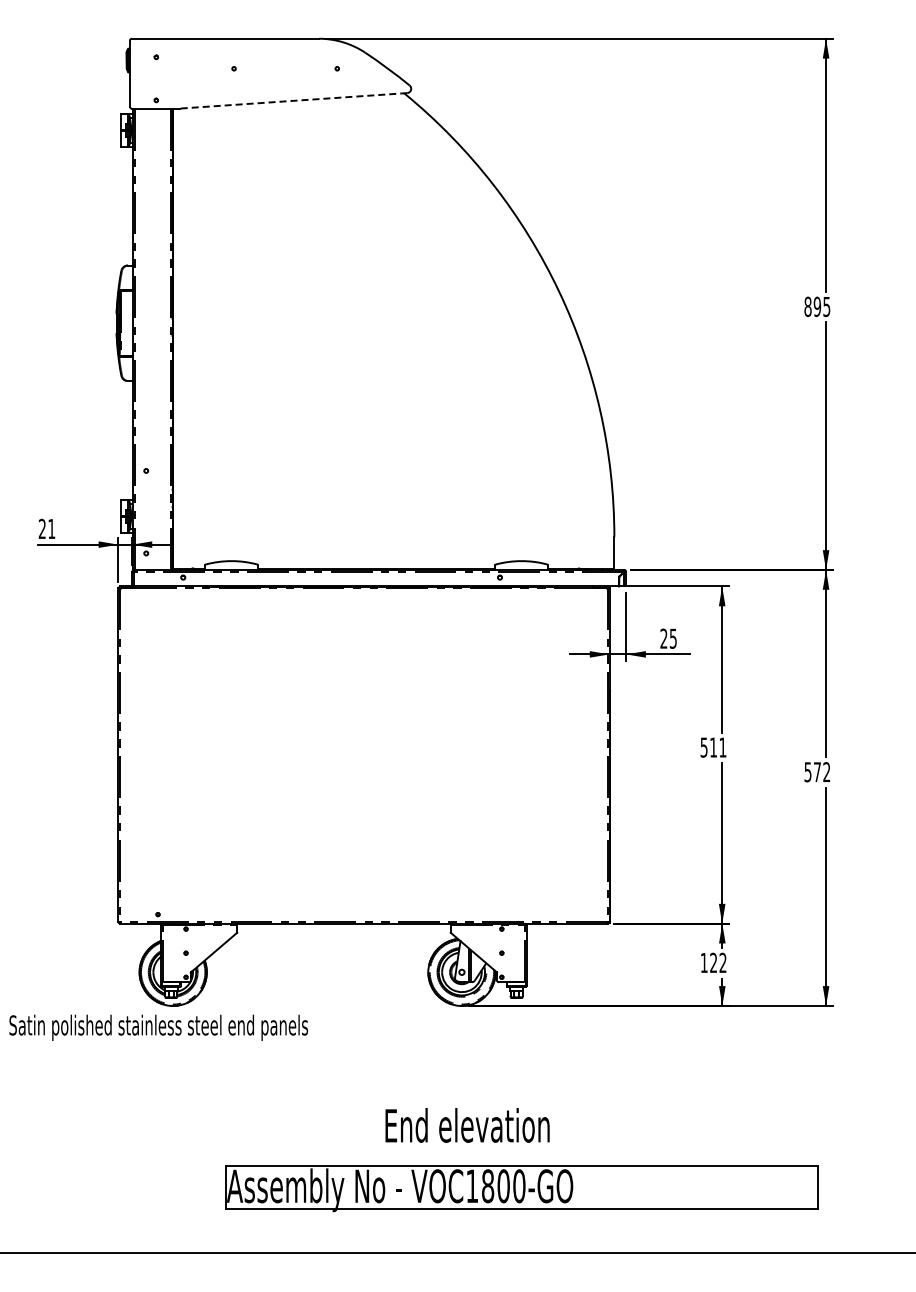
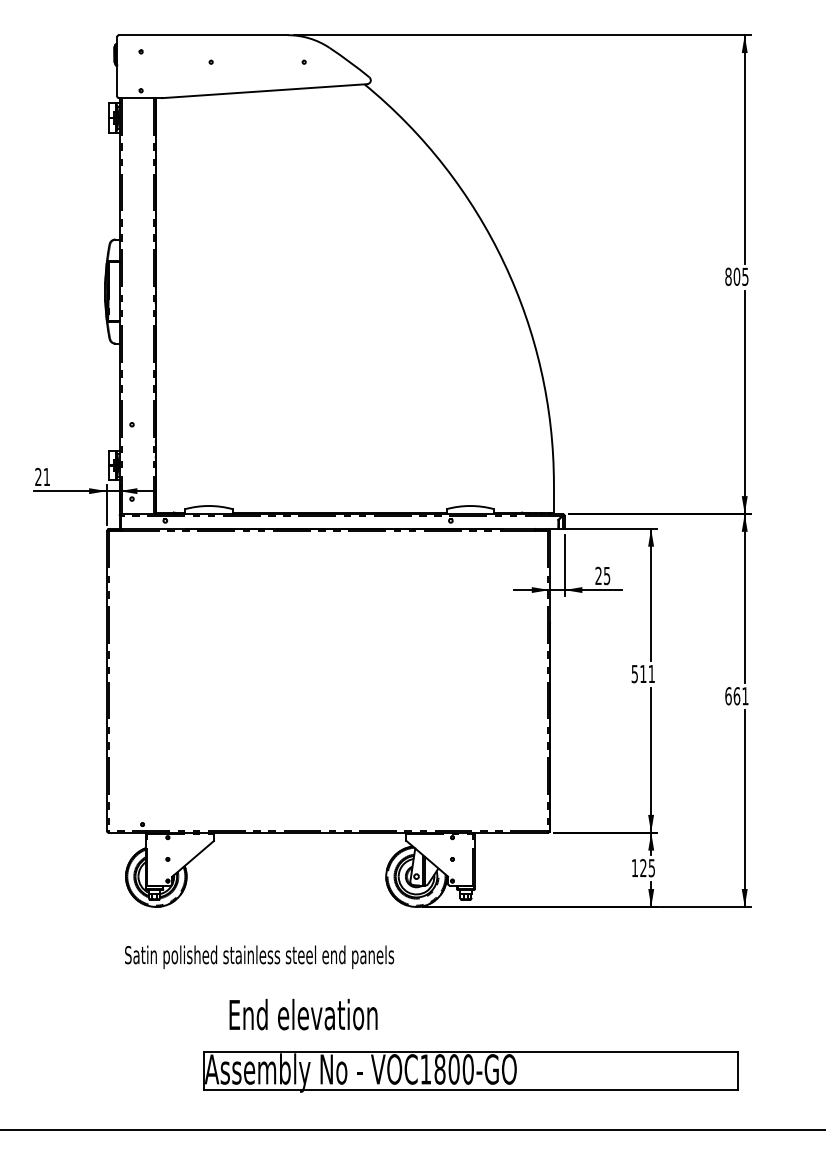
line: (292, 100) -> (263, 90), dashed -> solid
text: (816, 307) -> (736, 277), 895 -> 805
text: (817, 772) -> (737, 696), 572 -> 661
text: (722, 962) -> (651, 867), 122 -> 125
text: (158, 1027) -> (259, 956), moved
text: (467, 1125) -> (303, 1014), moved

